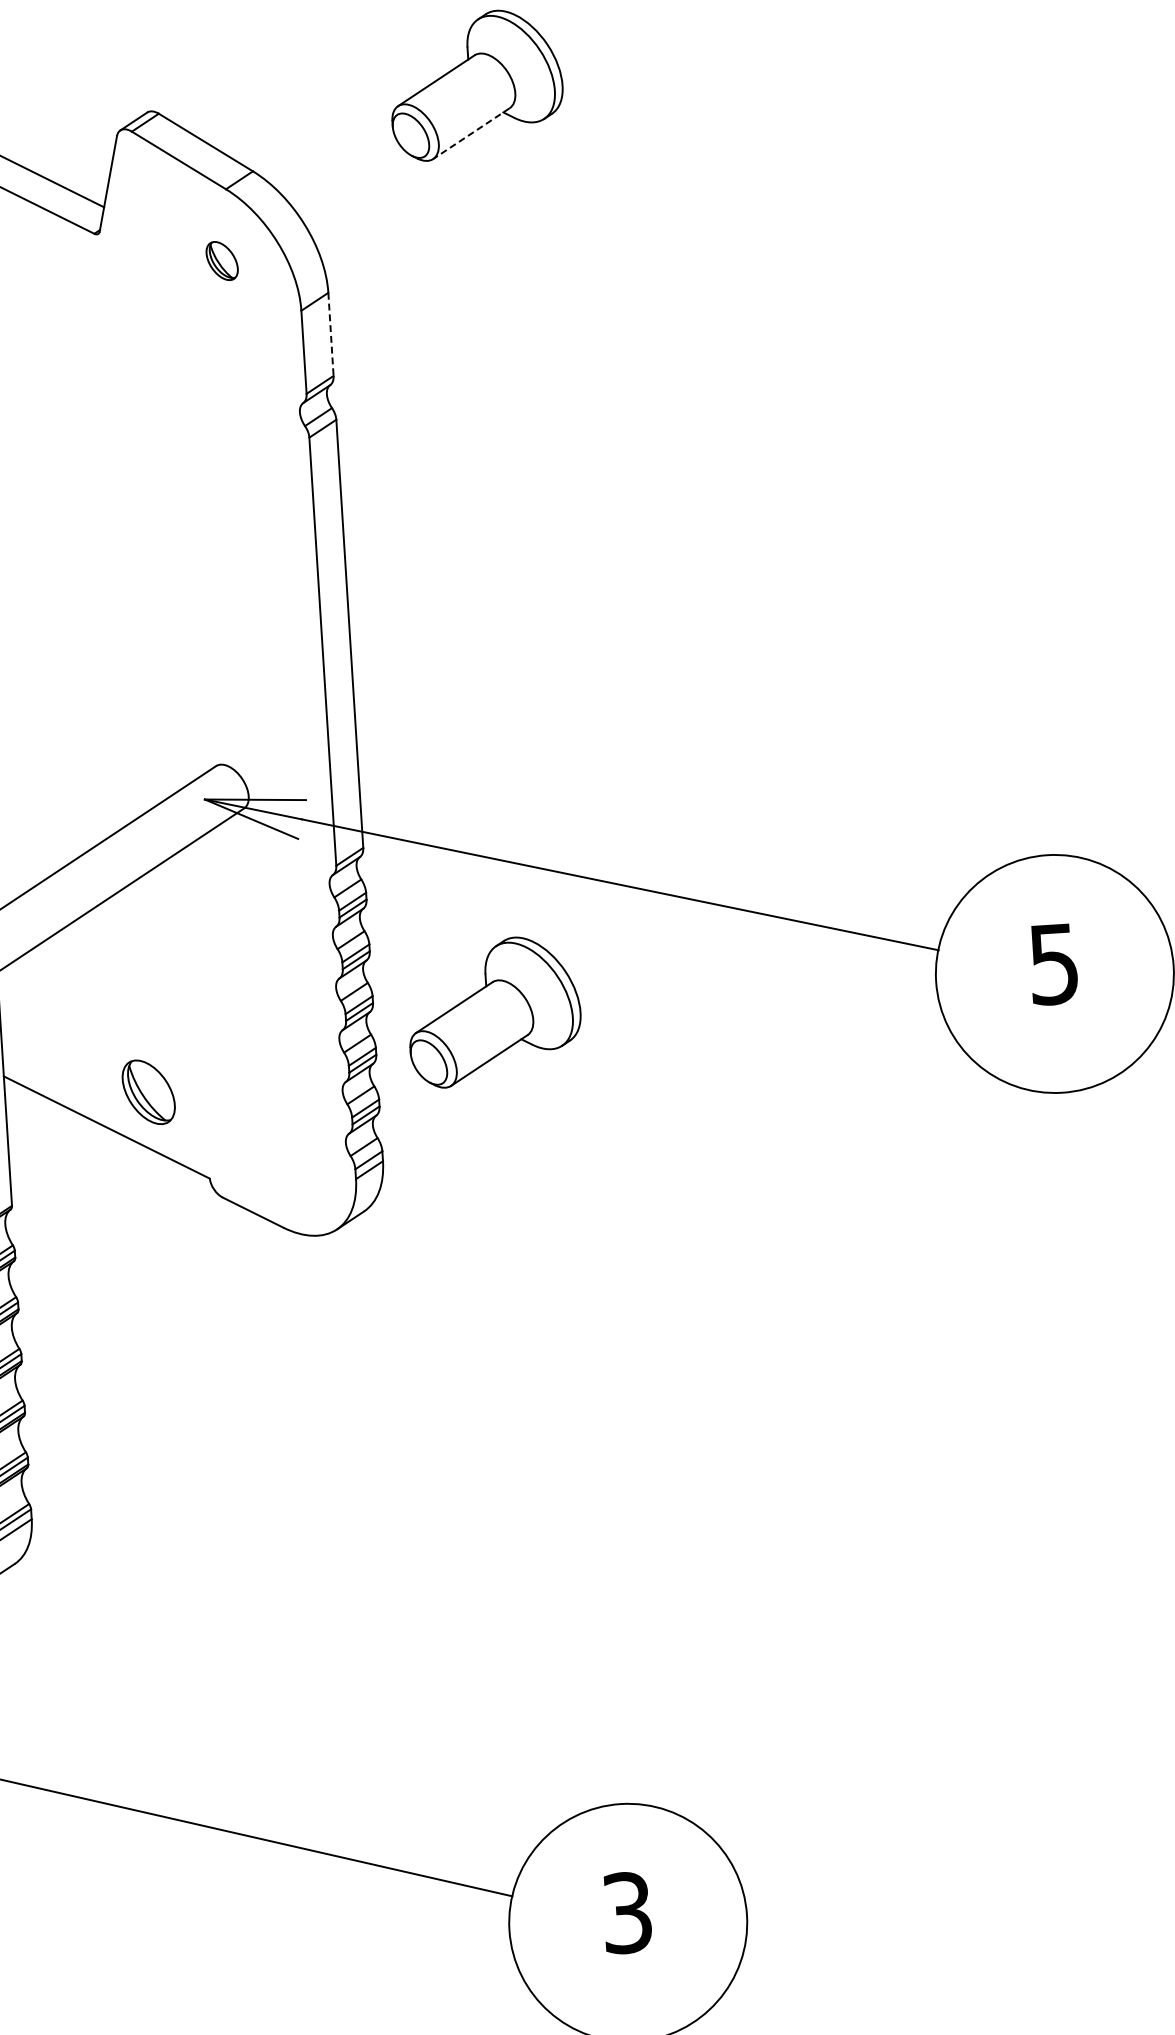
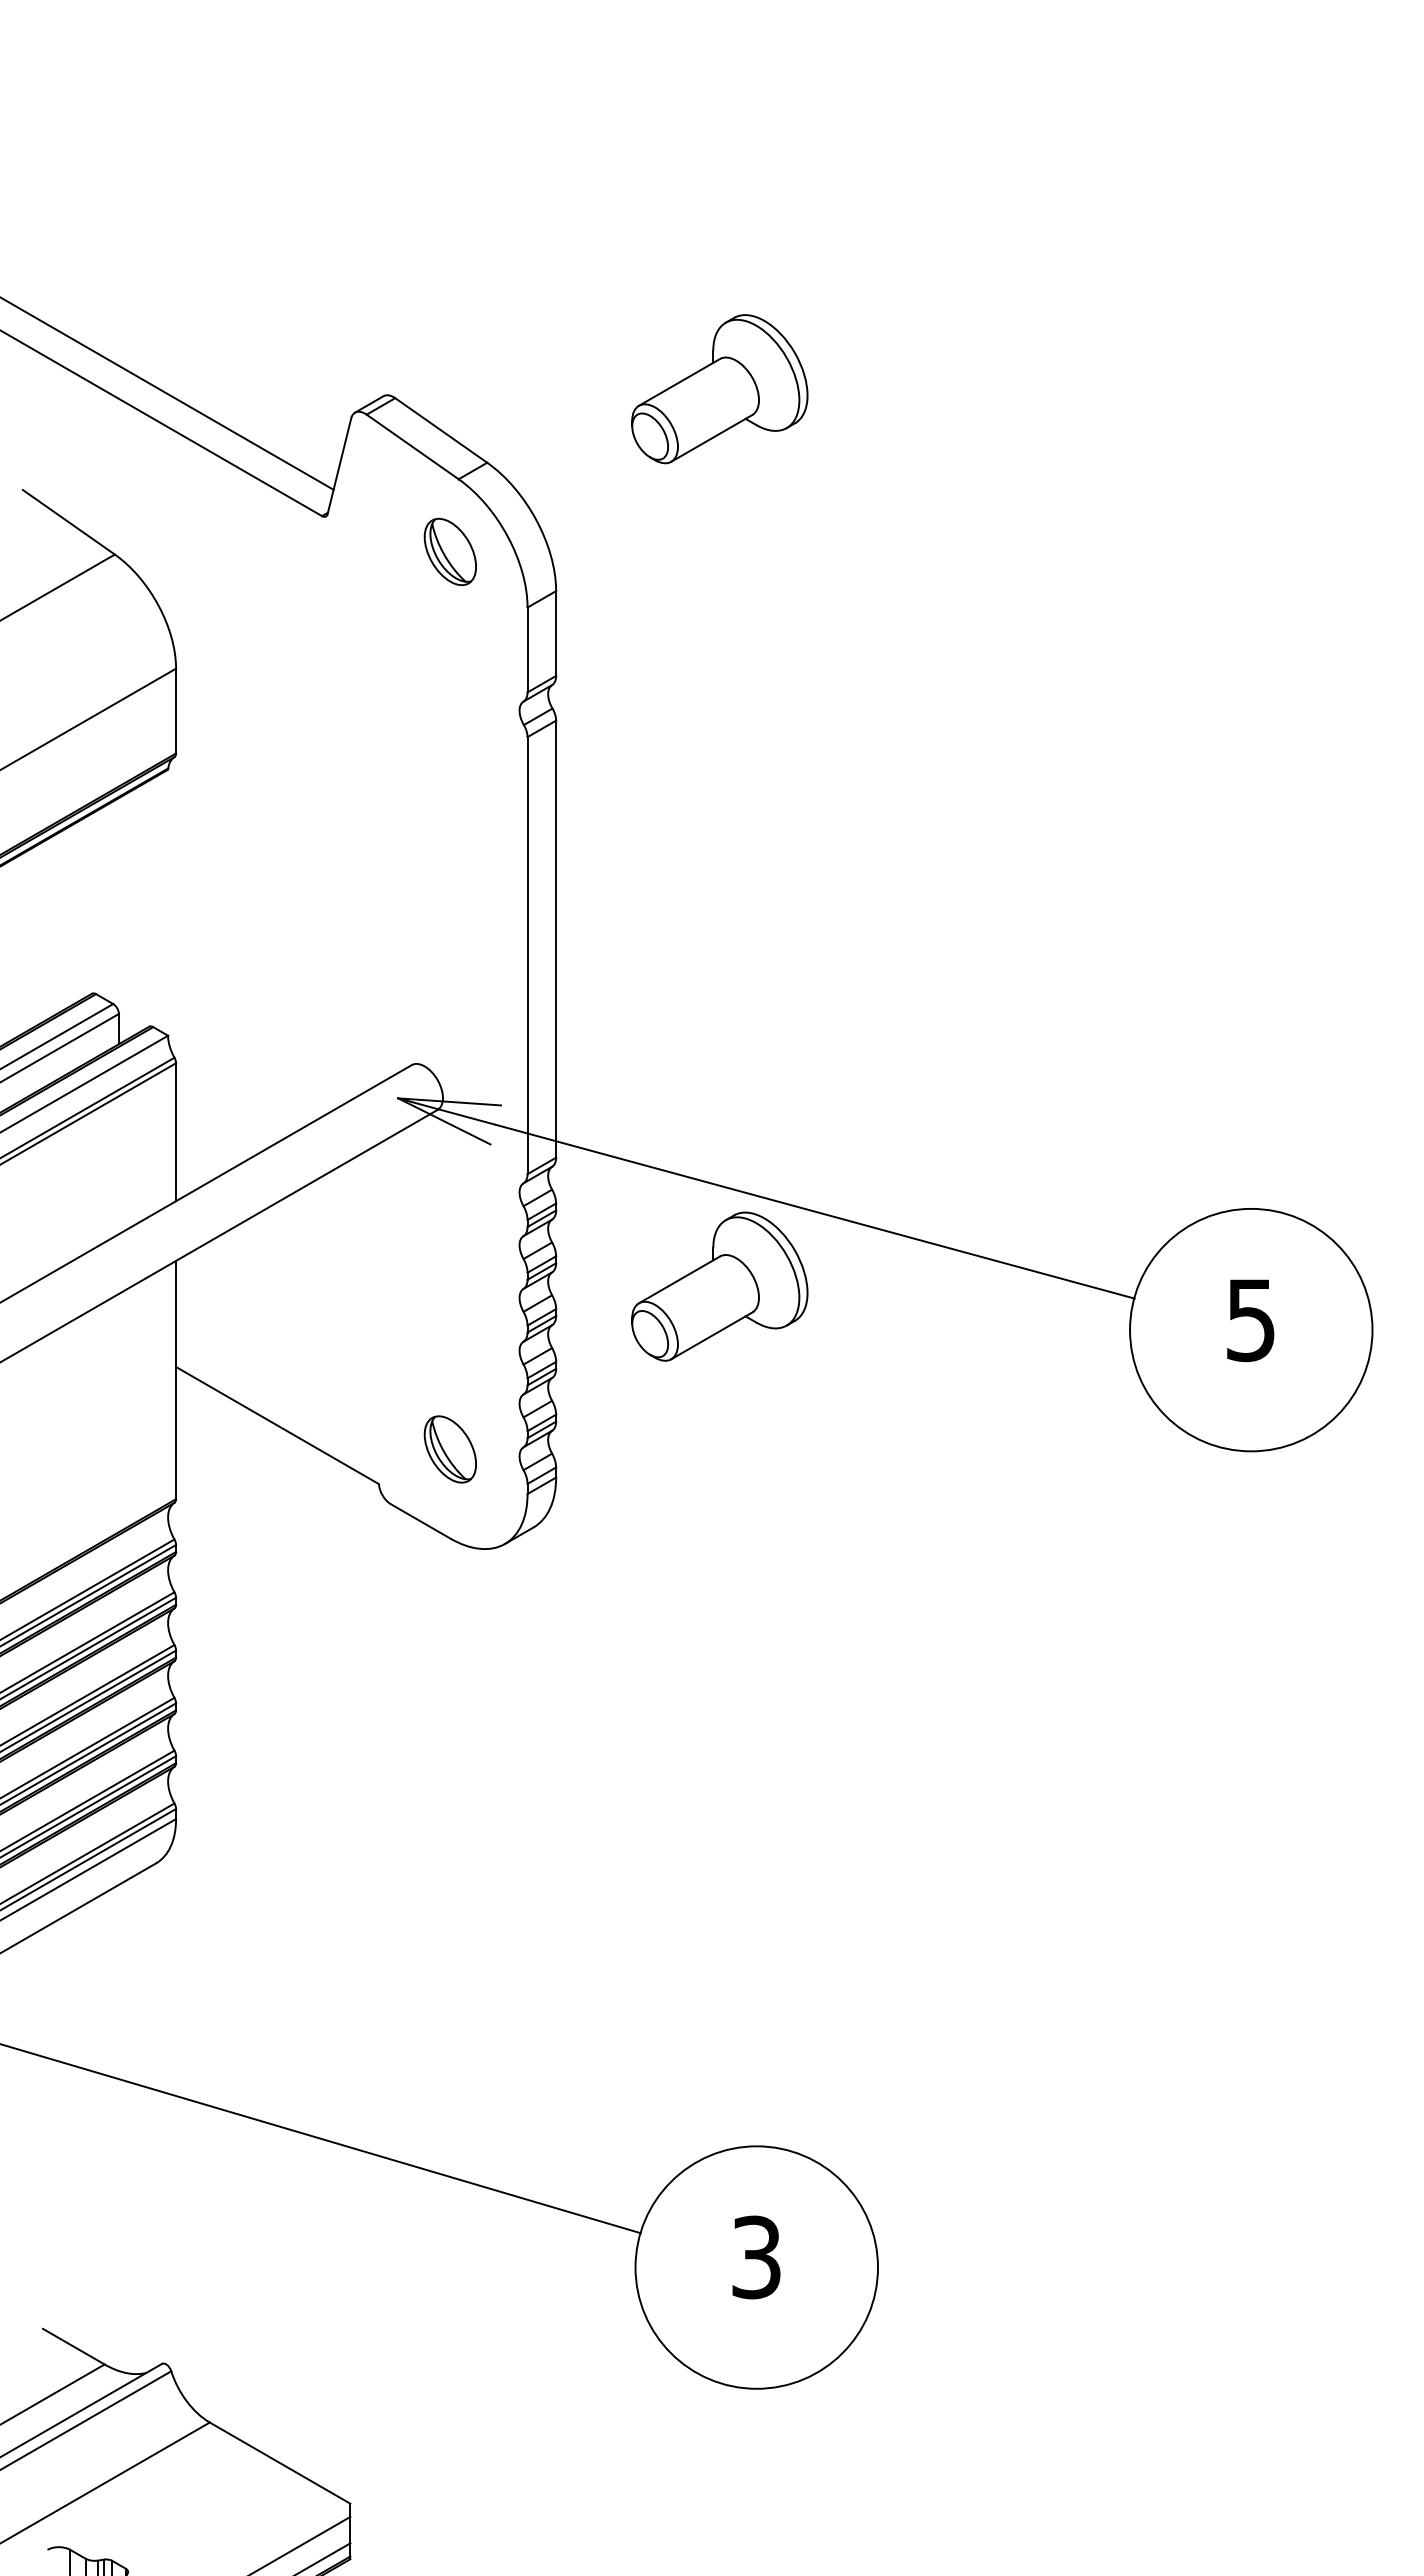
line: (471, 133) -> (711, 438), dashed -> solid
part: (221, 260) -> (449, 551), size x1.67
line: (331, 335) -> (556, 634), dashed -> solid
part: (493, 1011) -> (719, 1286), moved
part: (147, 1092) -> (449, 1449), moved

